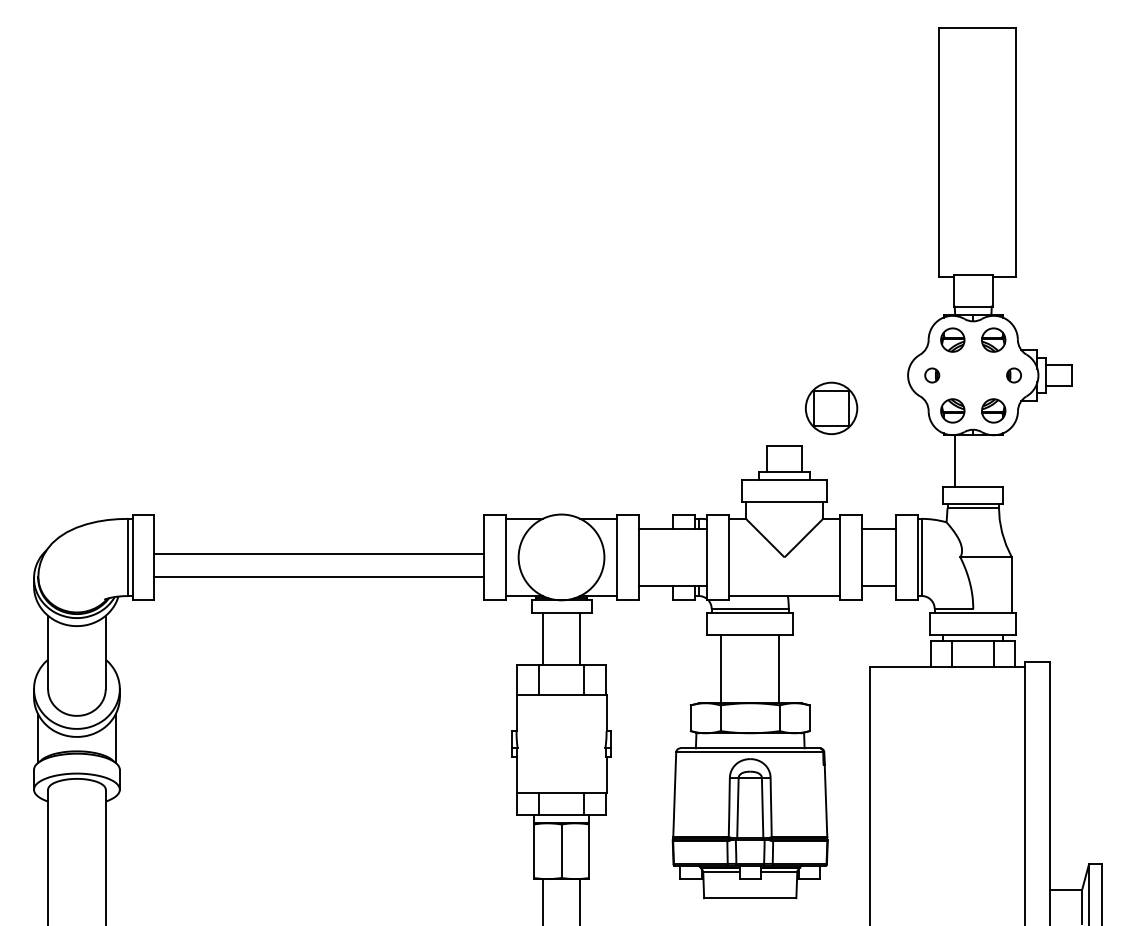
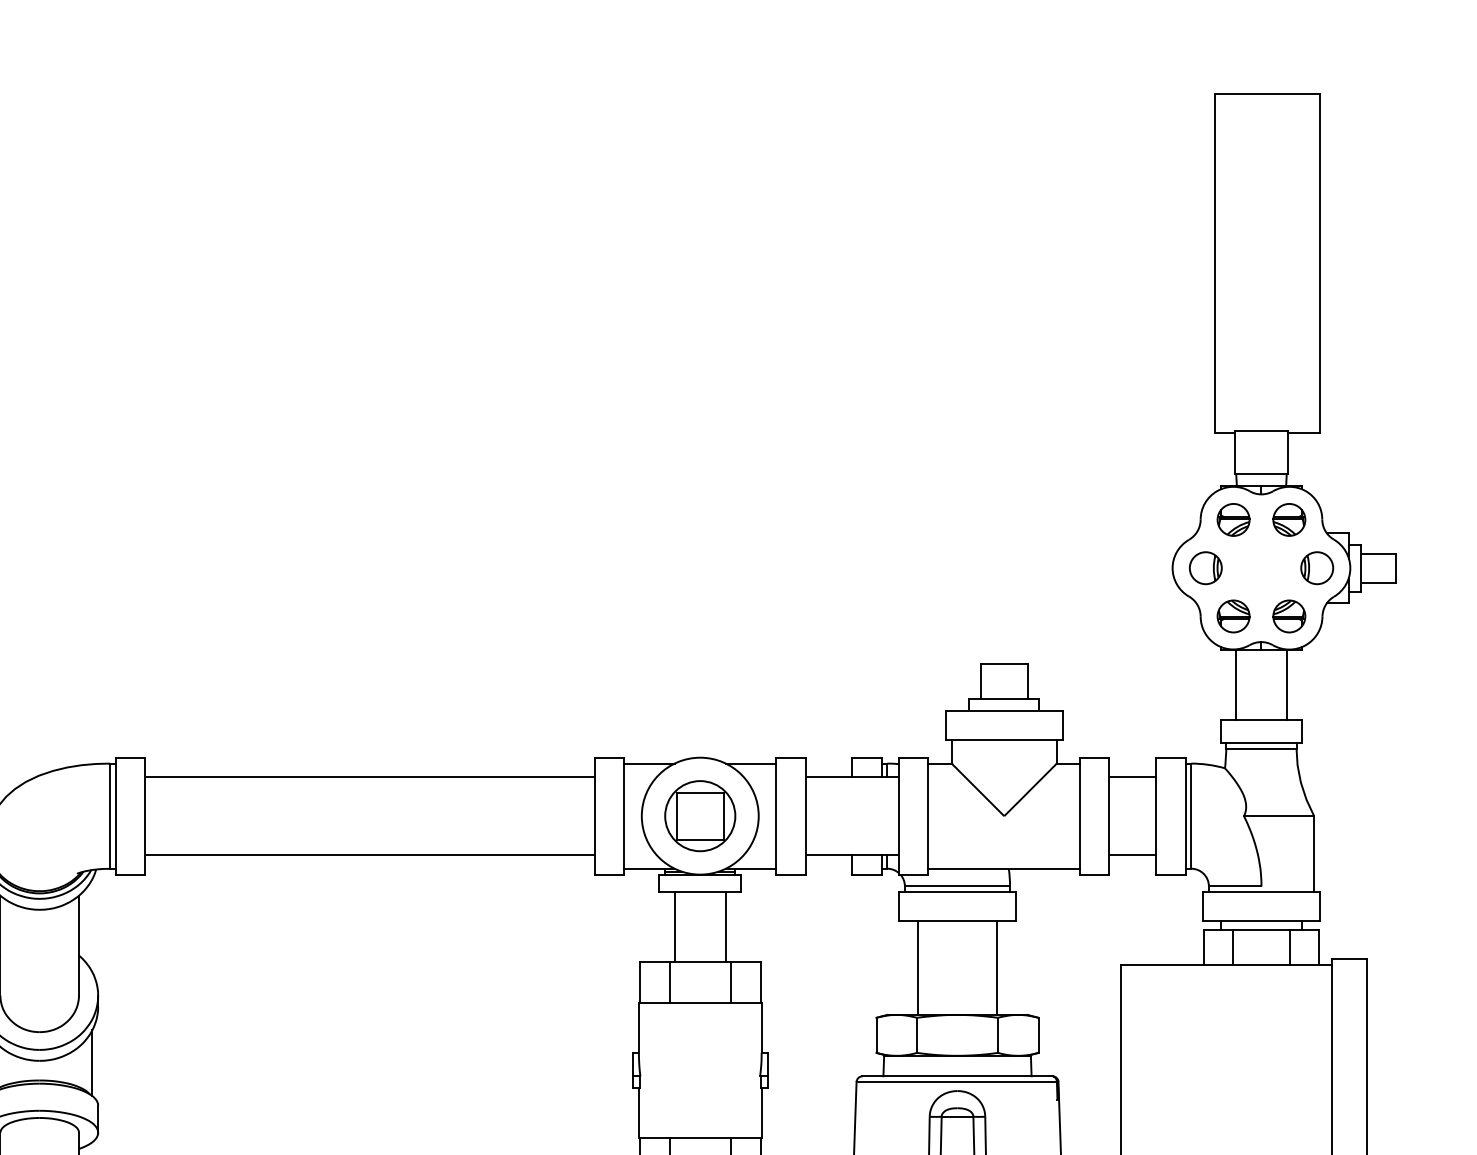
part: (931, 375) -> (1204, 568), size x1.67
part: (1013, 375) -> (1316, 568), size x1.67
part: (831, 408) -> (700, 816), moved
line: (991, 460) -> (1286, 684), added
line: (319, 554) -> (370, 855), moved
line: (319, 576) -> (370, 776), moved

